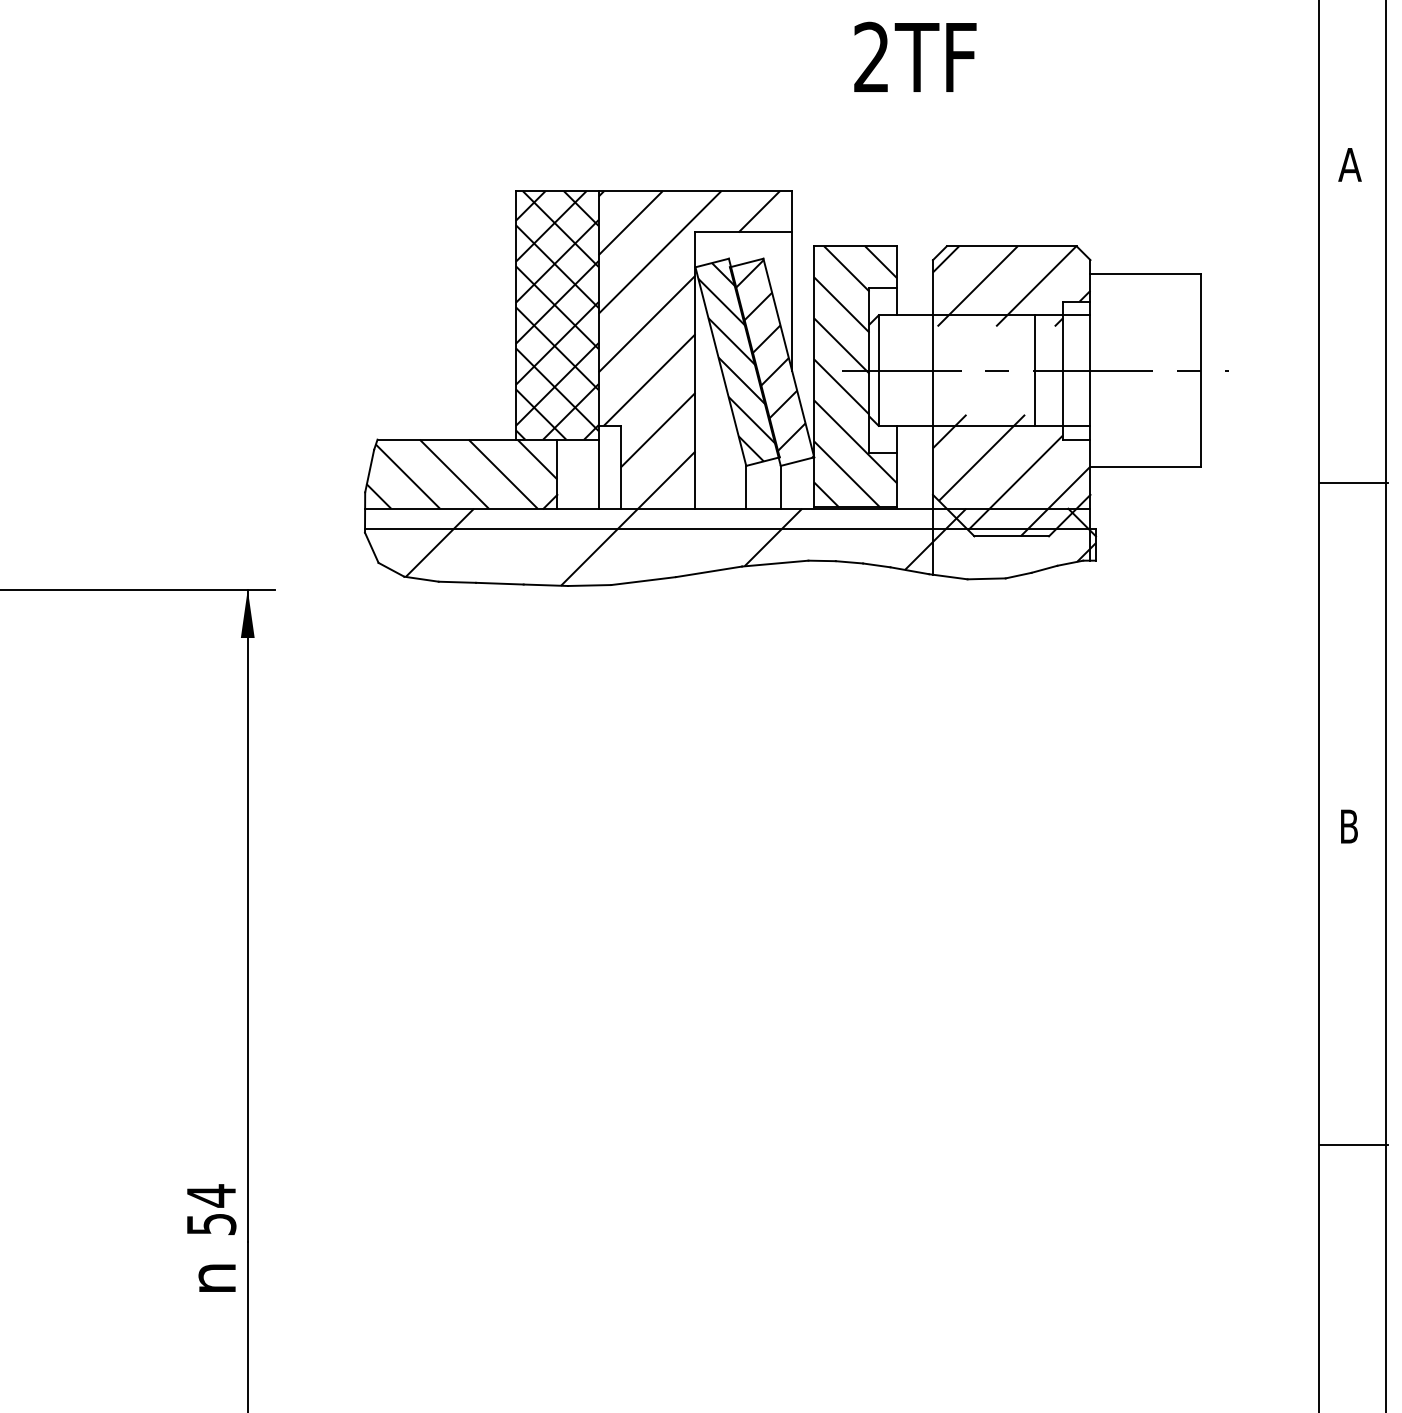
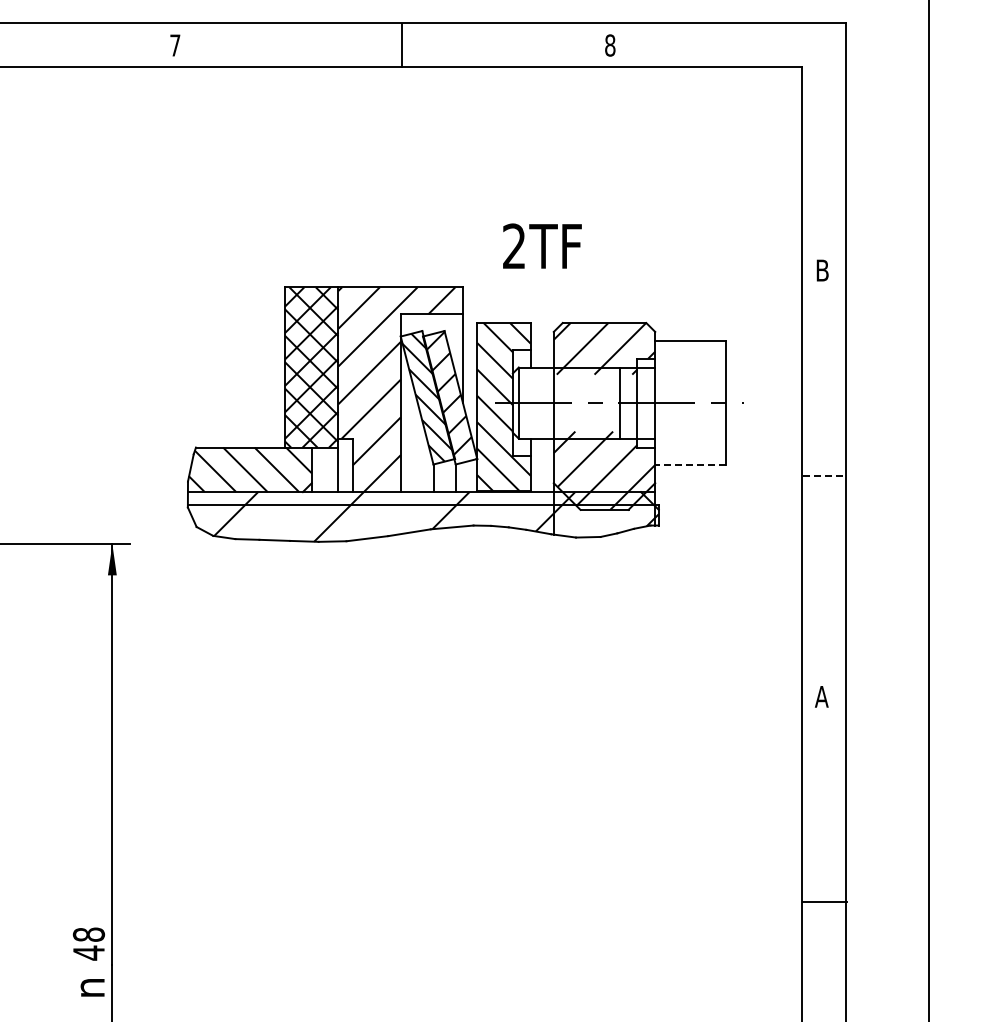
text: (915, 56) -> (542, 245), moved
text: (1350, 164) -> (822, 270), A -> B
line: (1145, 467) -> (690, 465), solid -> dashed
line: (1354, 482) -> (825, 475), solid -> dashed
text: (1348, 826) -> (821, 696), B -> A
text: (210, 1209) -> (88, 943), 54 -> 48

